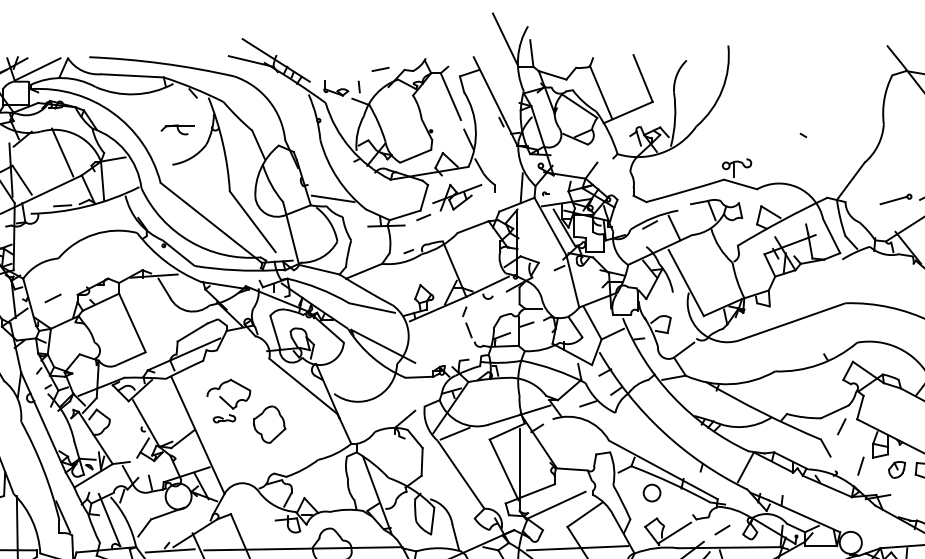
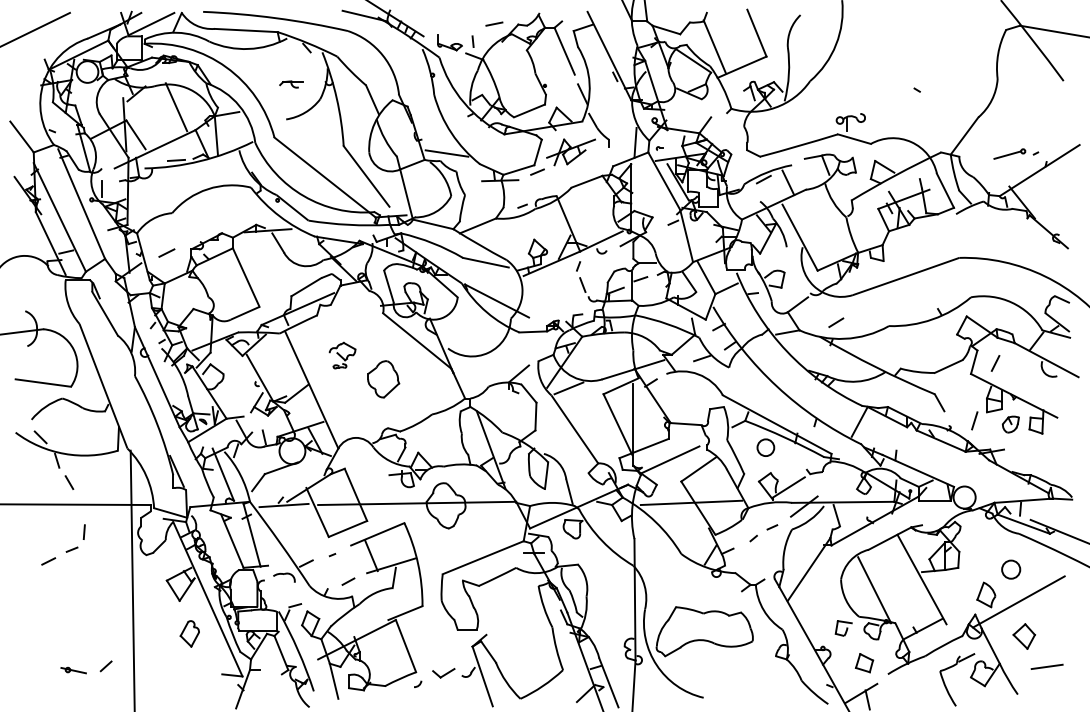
part: (176, 129) -> (290, 84), size x0.7
part: (228, 400) -> (342, 355), size x0.6
line: (841, 426) -> (995, 363), moved
line: (722, 529) -> (836, 322), moved

